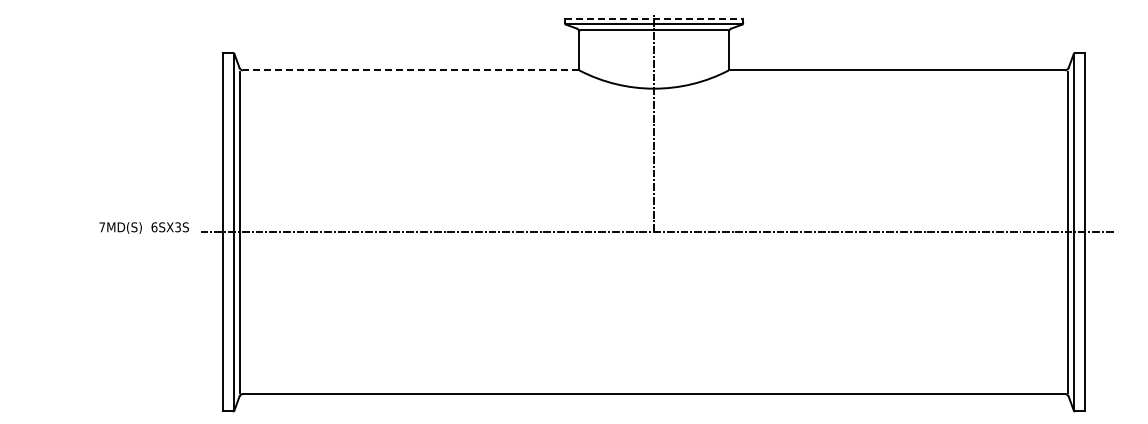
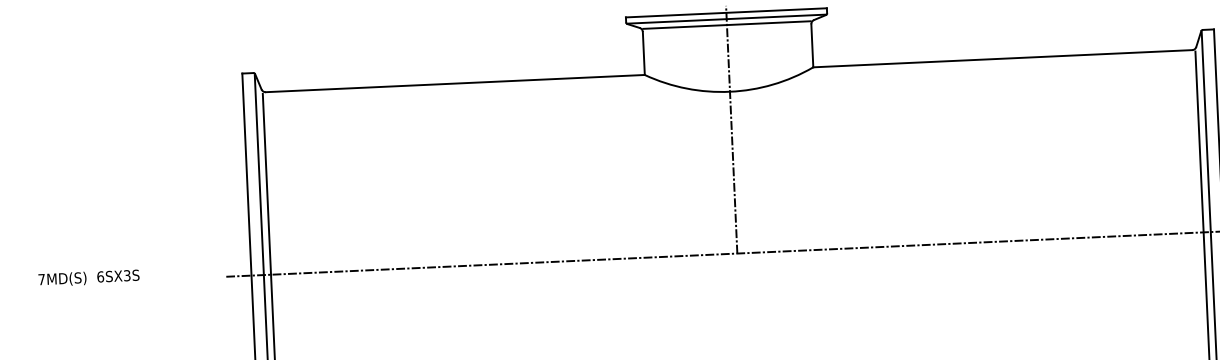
line: (654, 18) -> (726, 12), dashed -> solid
line: (410, 70) -> (454, 83), dashed -> solid
text: (143, 227) -> (88, 277), moved

